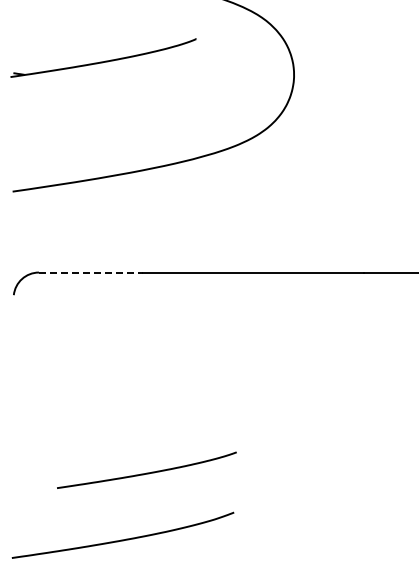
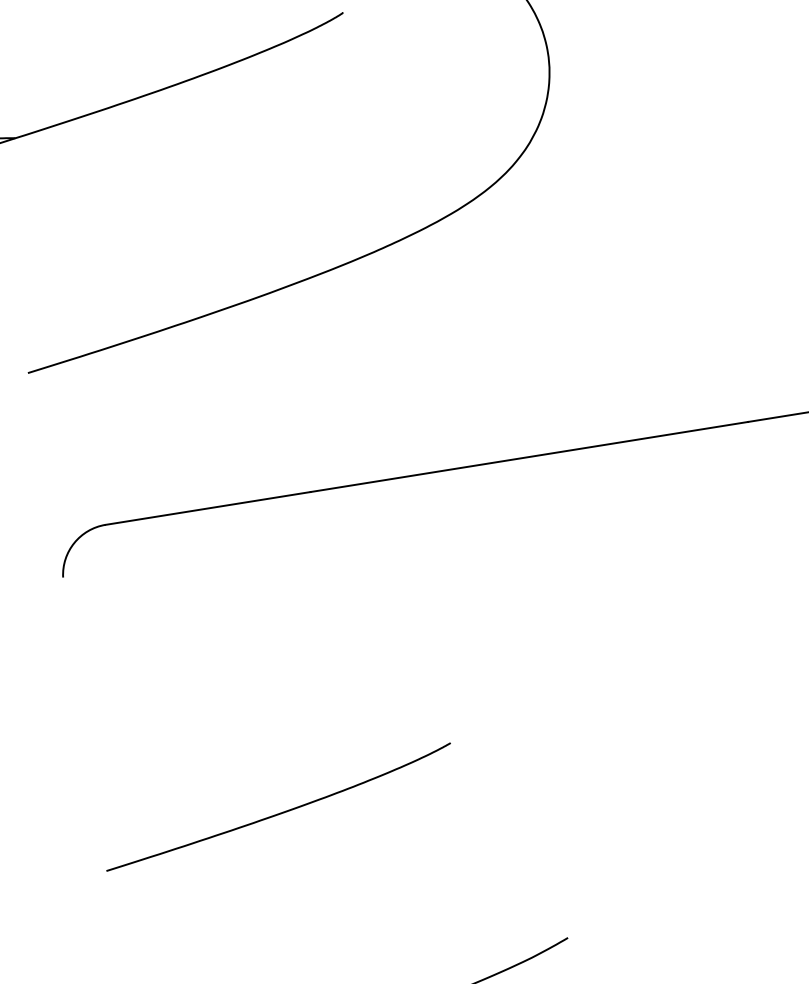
line: (90, 272) -> (207, 508), dashed -> solid
curve: (146, 472) -> (278, 811), moved

